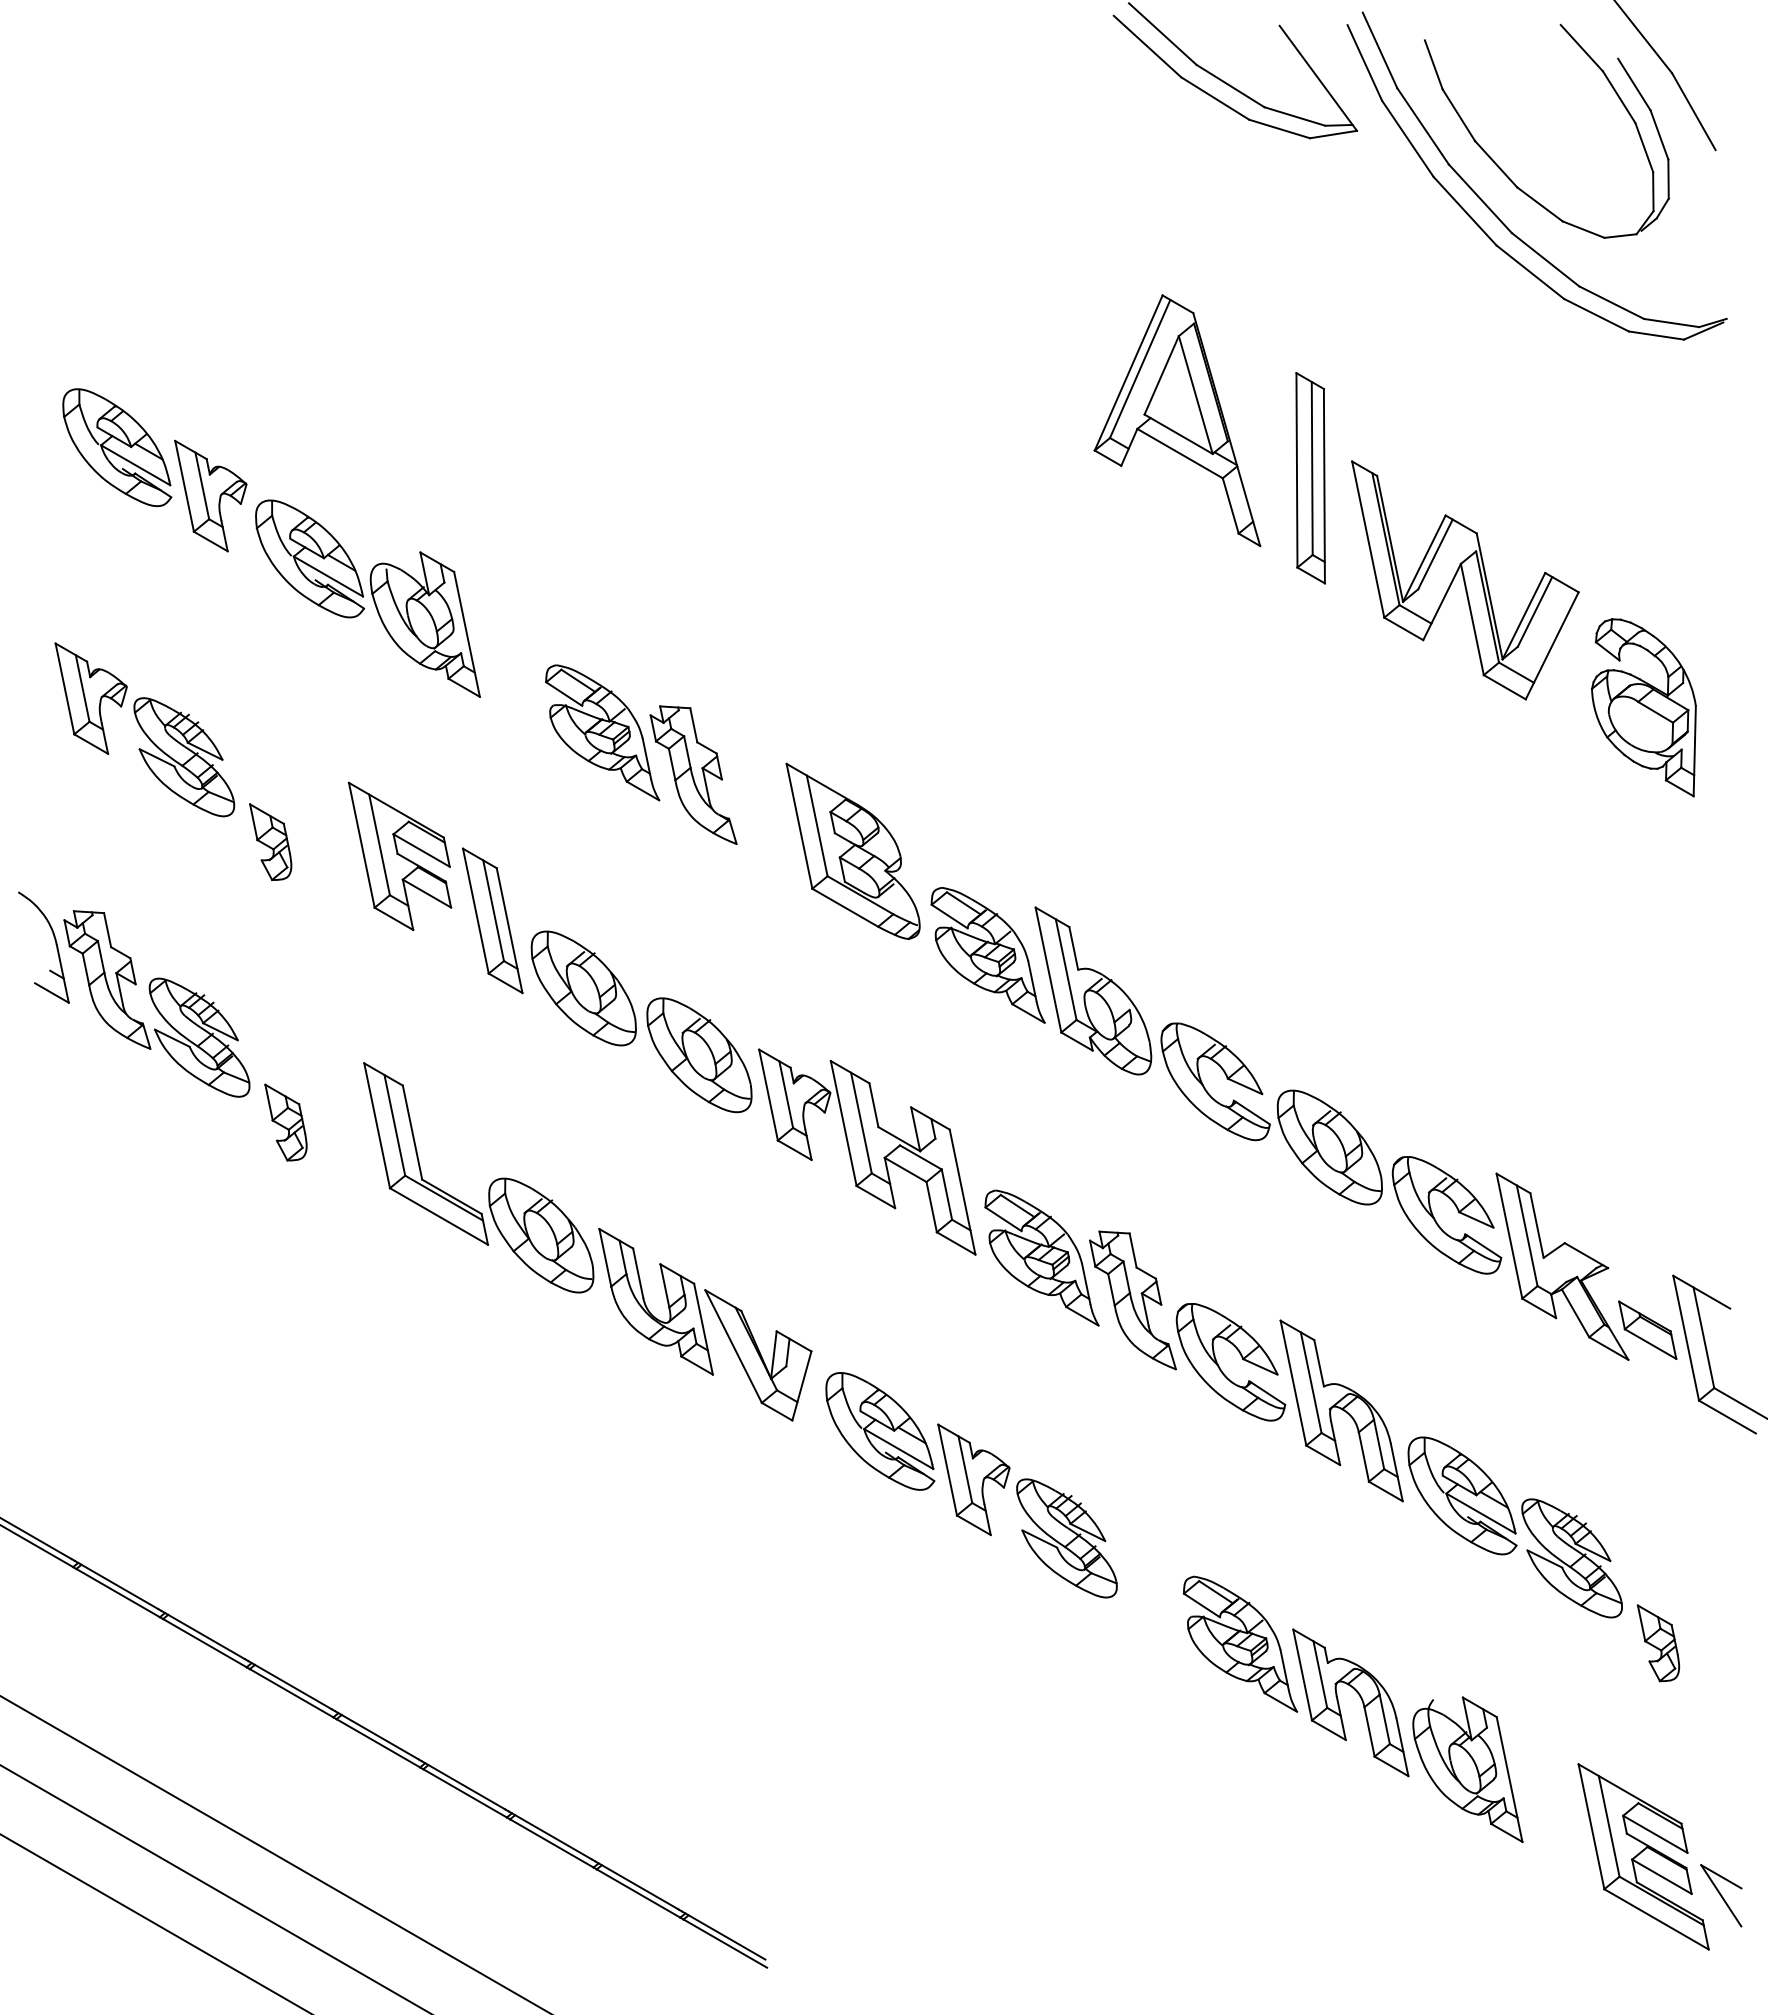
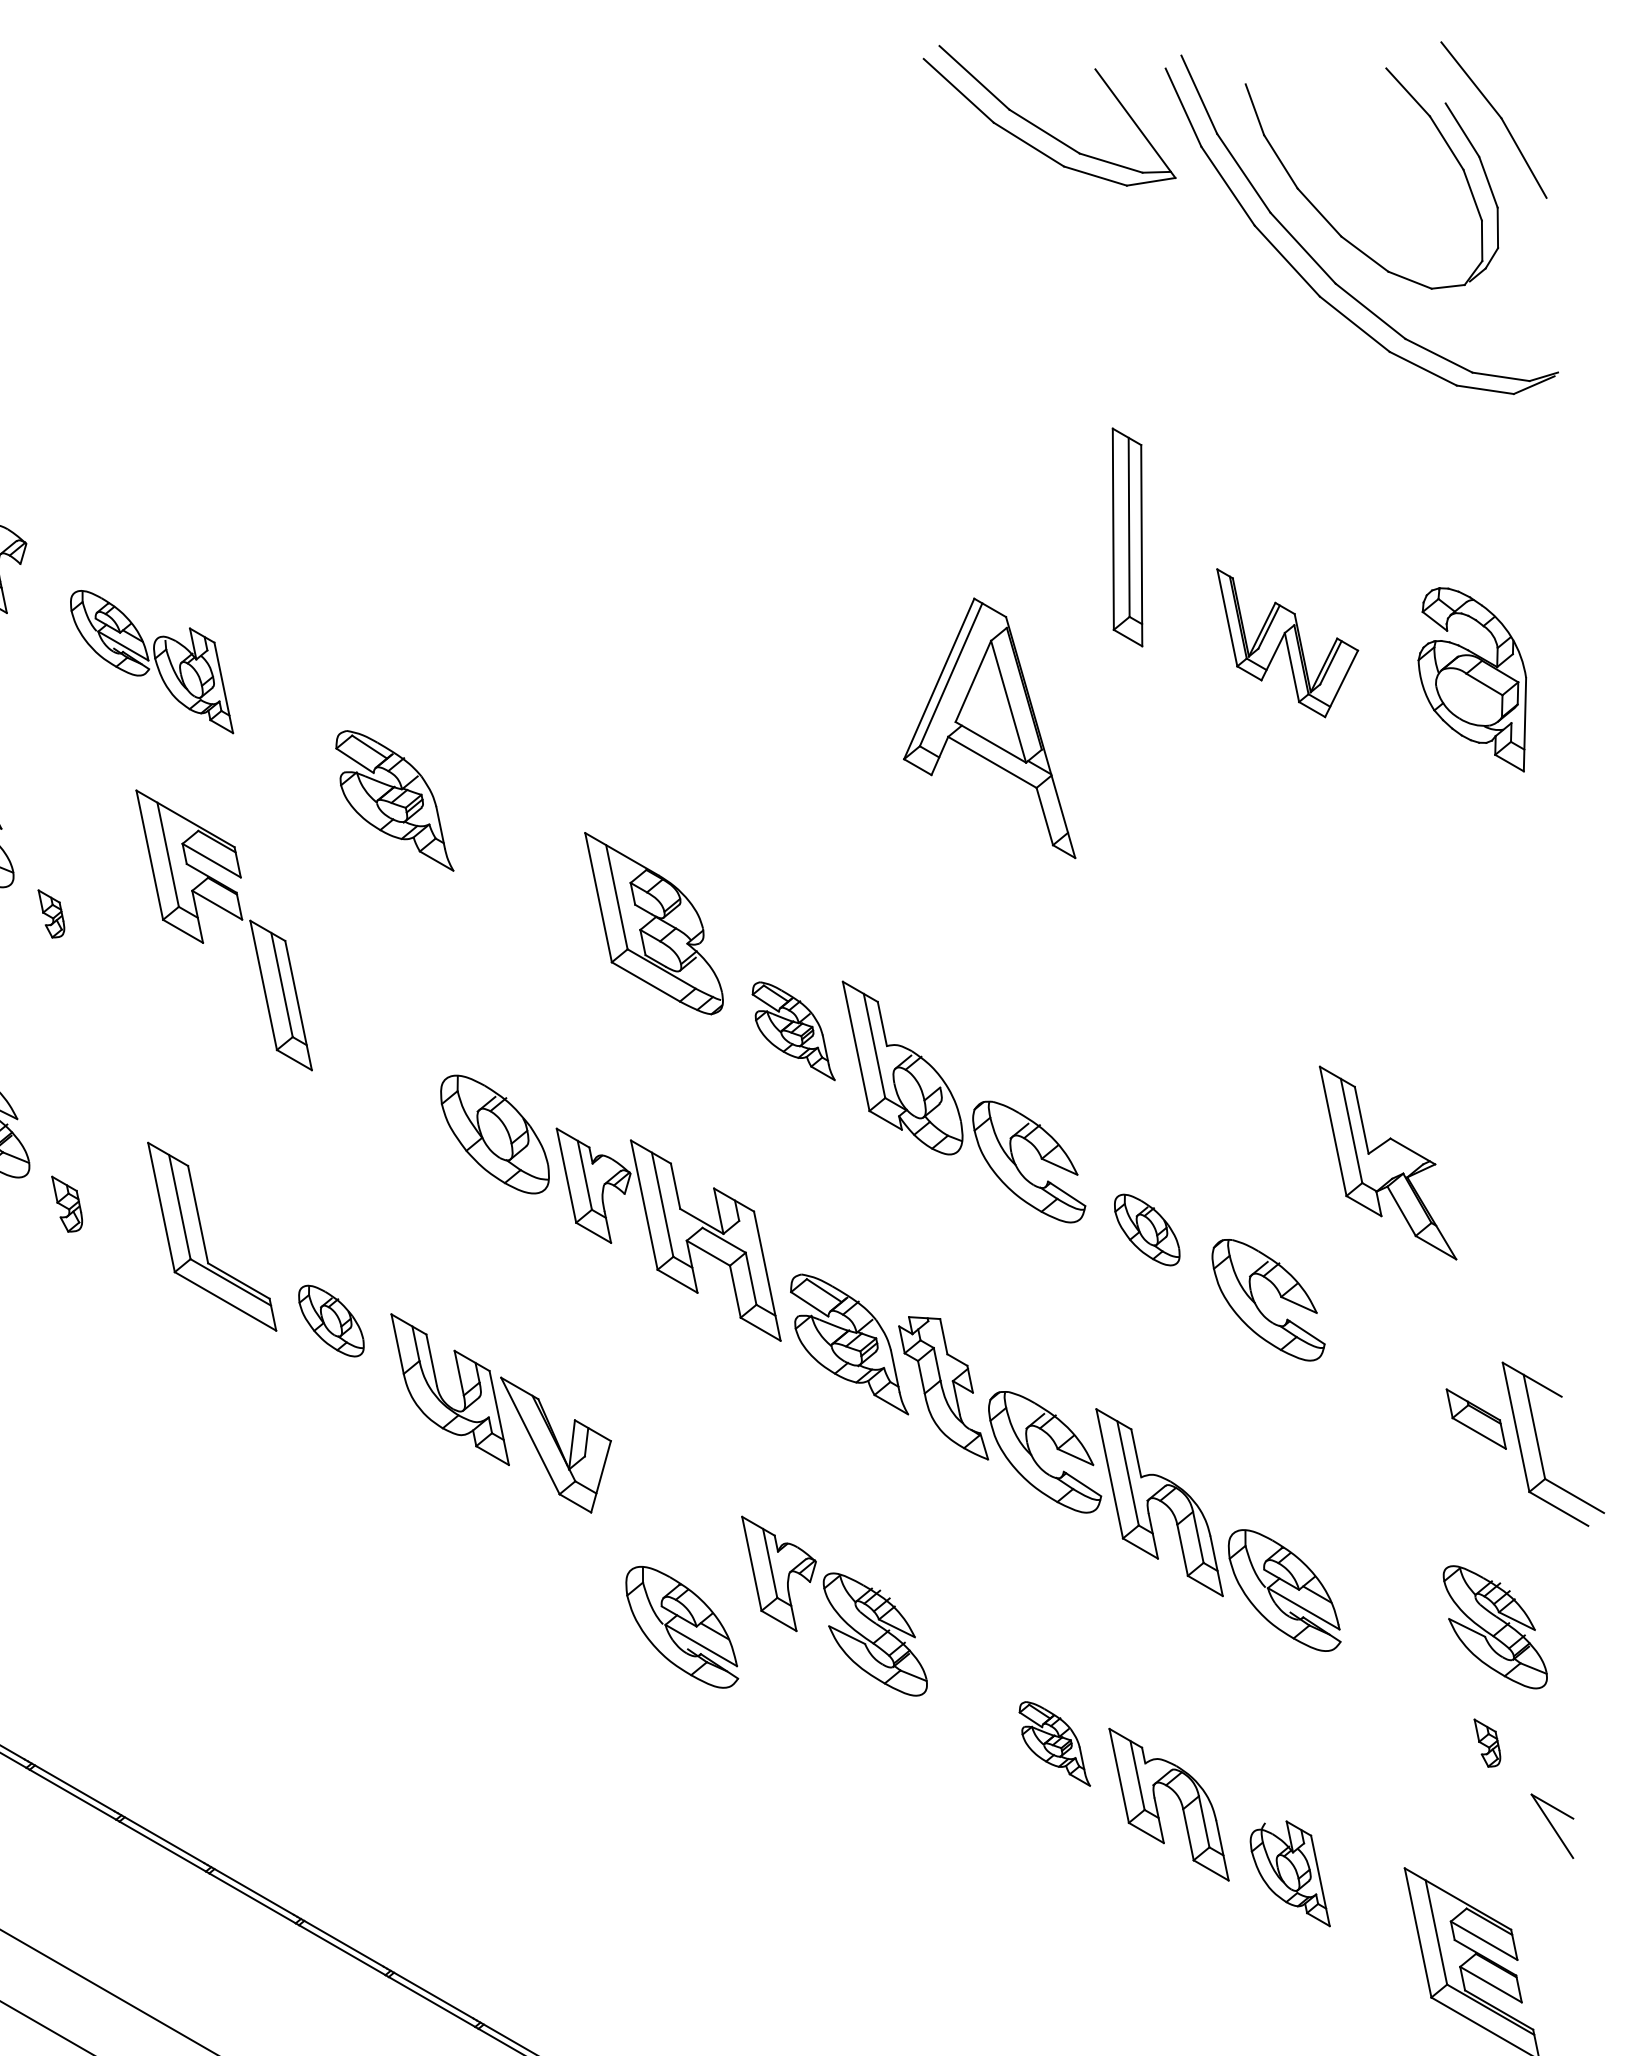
part: (1177, 420) -> (989, 728), moved
part: (1465, 580) -> (1287, 643), size x0.6
part: (367, 598) -> (151, 661), size x0.7
part: (1643, 707) -> (1471, 679), moved
part: (693, 774) -> (488, 844), removed
part: (270, 841) -> (51, 913), size x0.6
part: (400, 856) -> (189, 866), moved
part: (987, 955) -> (793, 1031), size x0.7
part: (583, 988) -> (375, 1065), removed
part: (285, 1122) -> (66, 1204), size x0.7
part: (1329, 1147) -> (1147, 1230), size x0.6
part: (541, 1235) -> (331, 1321), size x0.6
part: (1562, 1266) -> (1388, 1162), moved
part: (880, 1431) -> (682, 1627), moved
part: (1571, 1558) -> (1494, 1627), moved
part: (1240, 1643) -> (1054, 1743), size x0.6
part: (1658, 1643) -> (1487, 1743), size x0.6
part: (1467, 1769) -> (1289, 1873), size x0.7
part: (1721, 1895) -> (1552, 1826), moved

